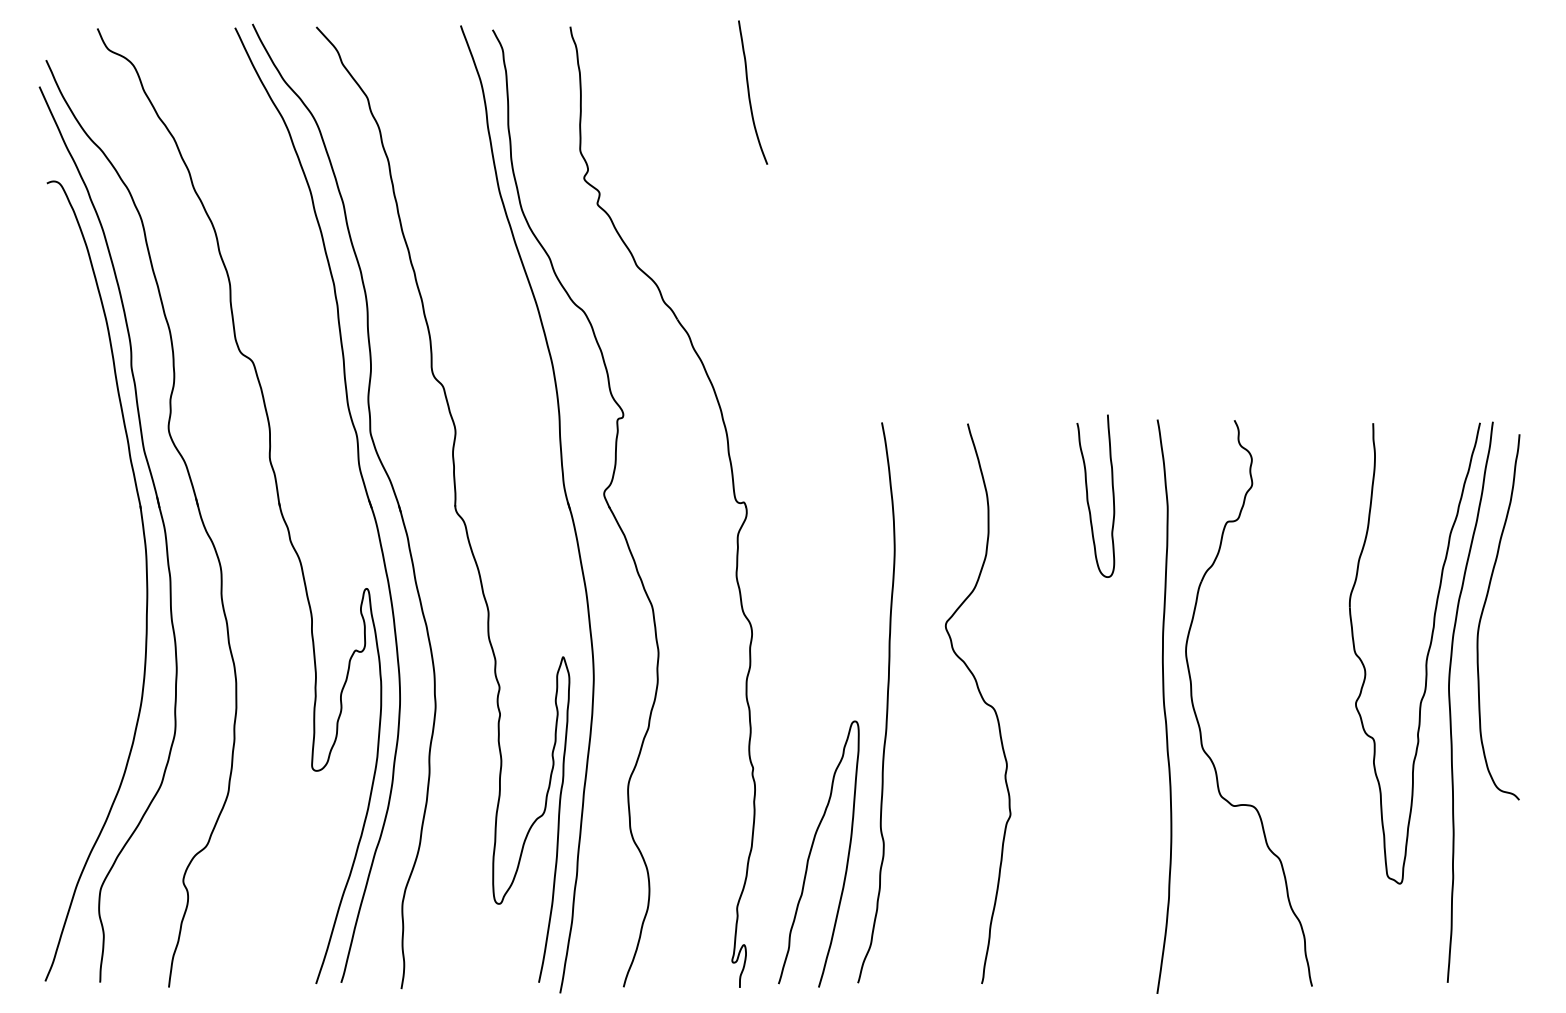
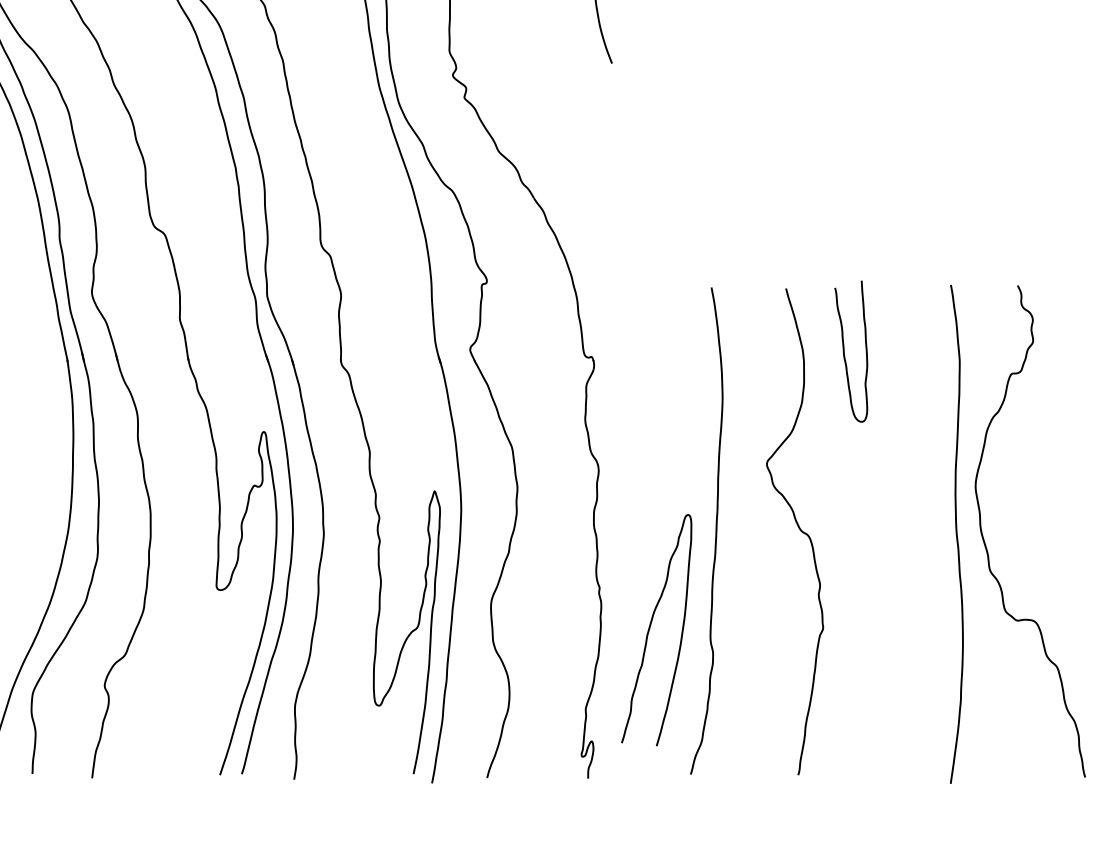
curve: (1088, 495) -> (844, 350), moved
curve: (811, 852) -> (650, 628), moved

